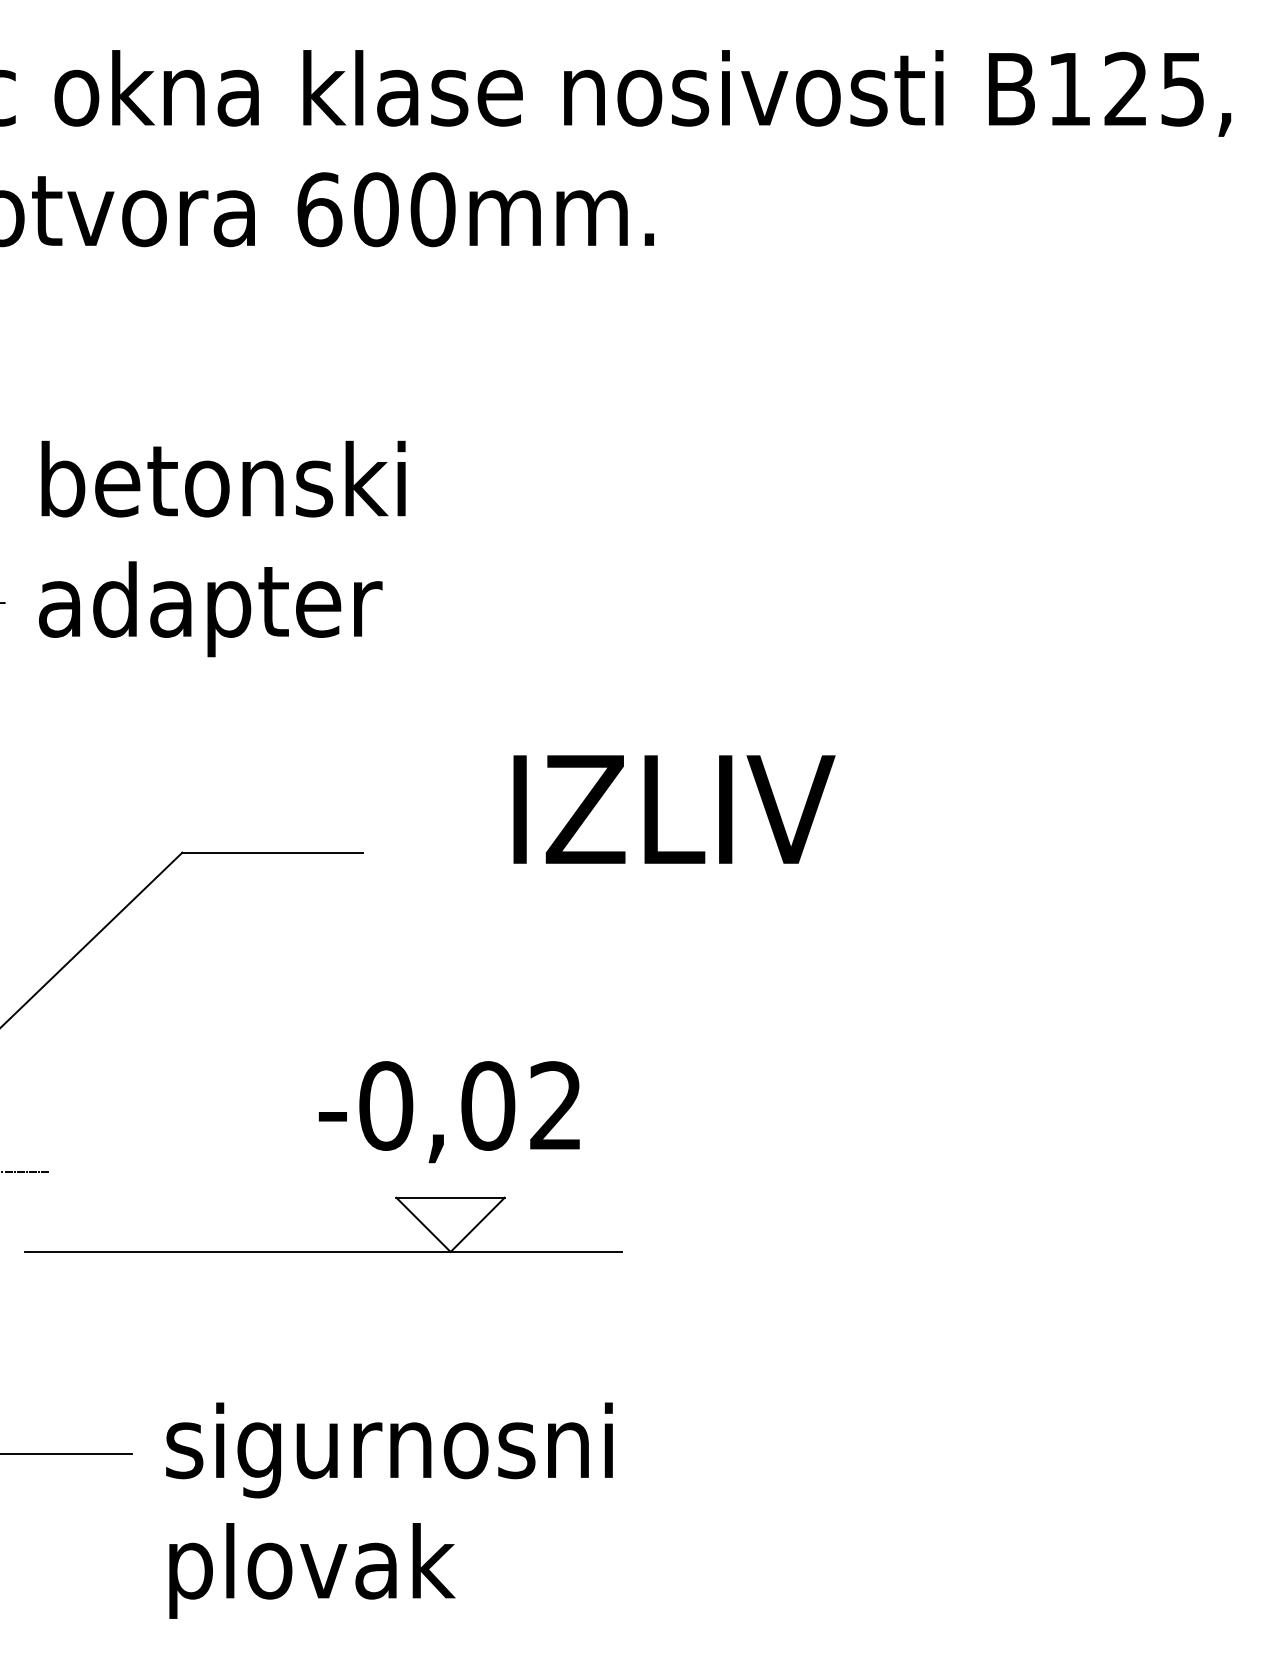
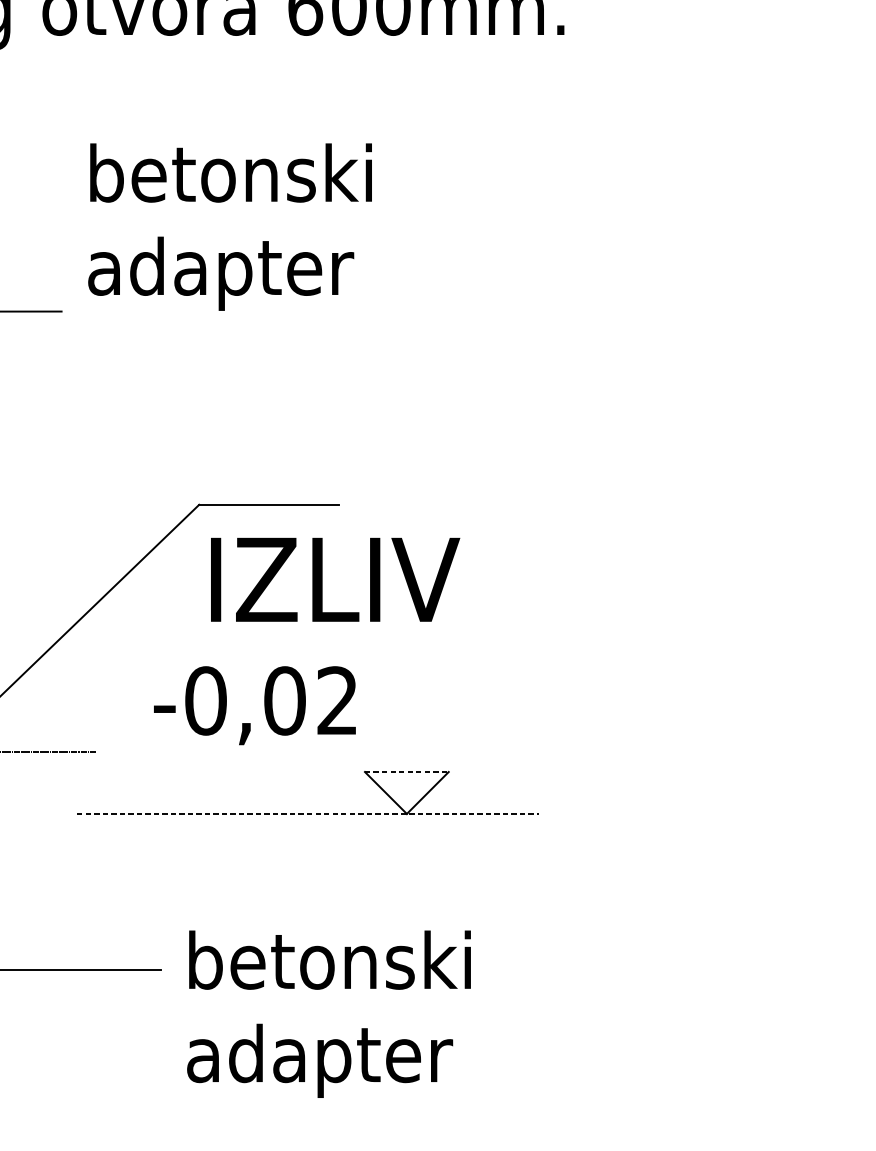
text: (222, 548) -> (230, 226), moved
text: (674, 809) -> (335, 579), moved
text: (448, 1112) -> (254, 705), moved
line: (451, 1197) -> (407, 771), solid -> dashed
line: (323, 1251) -> (308, 813), solid -> dashed
text: (389, 1510) -> (359, 1014), sigurnosni plovak -> betonski adapter

